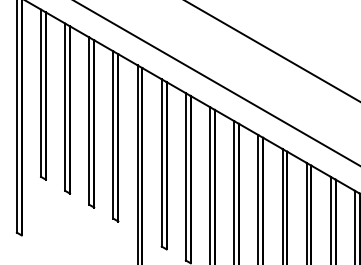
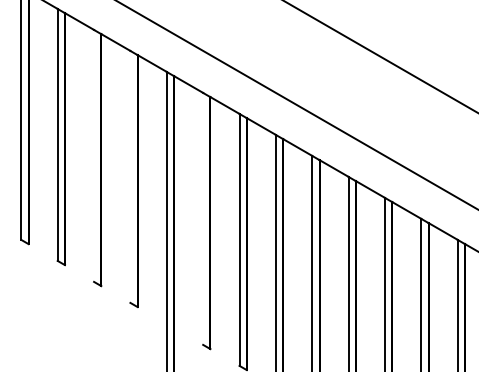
line: (89, 120) -> (94, 154), removed
line: (113, 134) -> (130, 176), removed
line: (161, 162) -> (202, 218), removed

